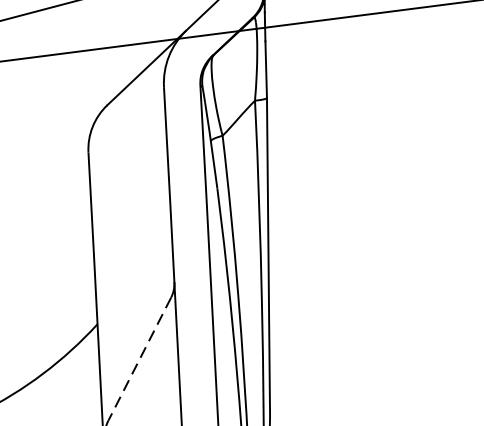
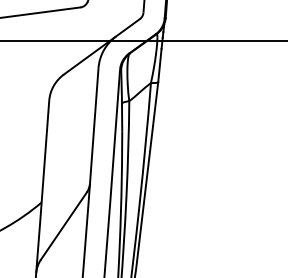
line: (139, 359) -> (63, 226), dashed -> solid

